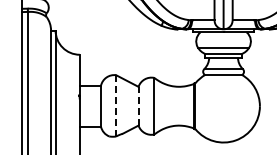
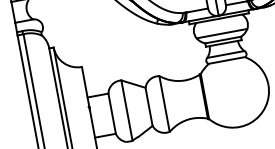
line: (116, 105) -> (127, 110), dashed -> solid
line: (138, 105) -> (148, 106), dashed -> solid

